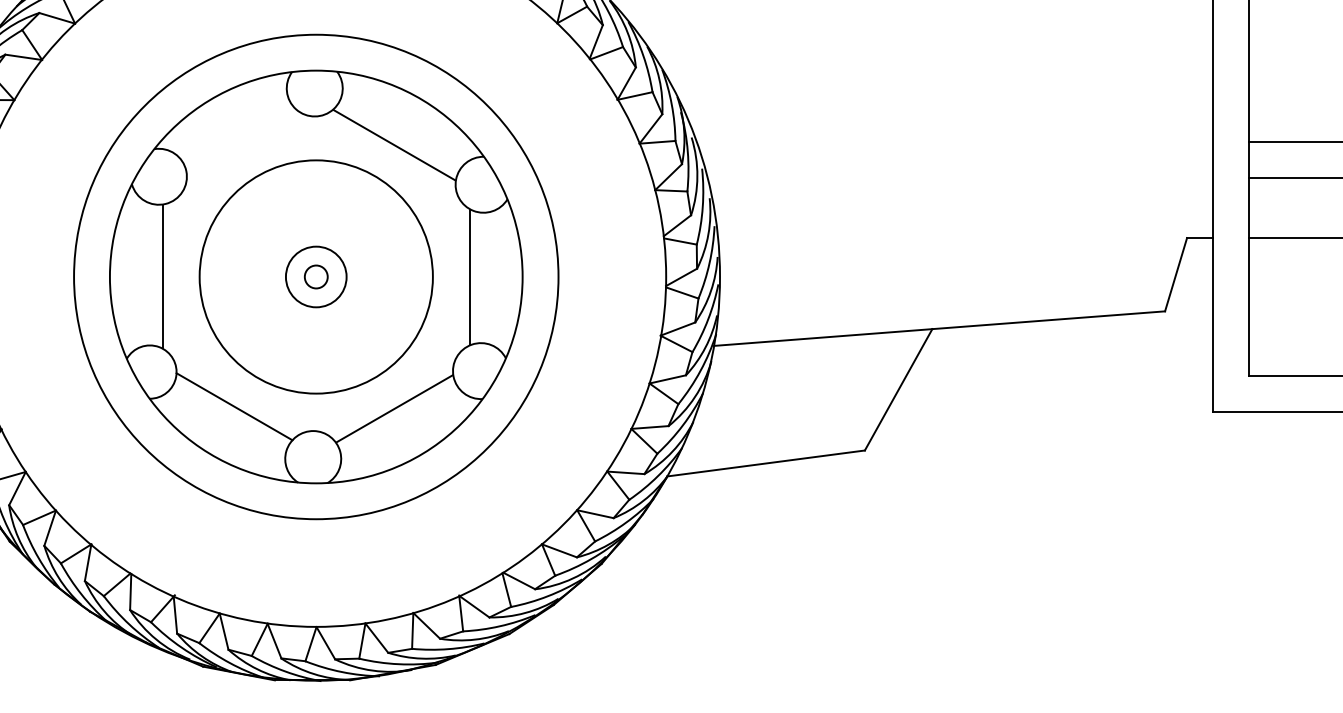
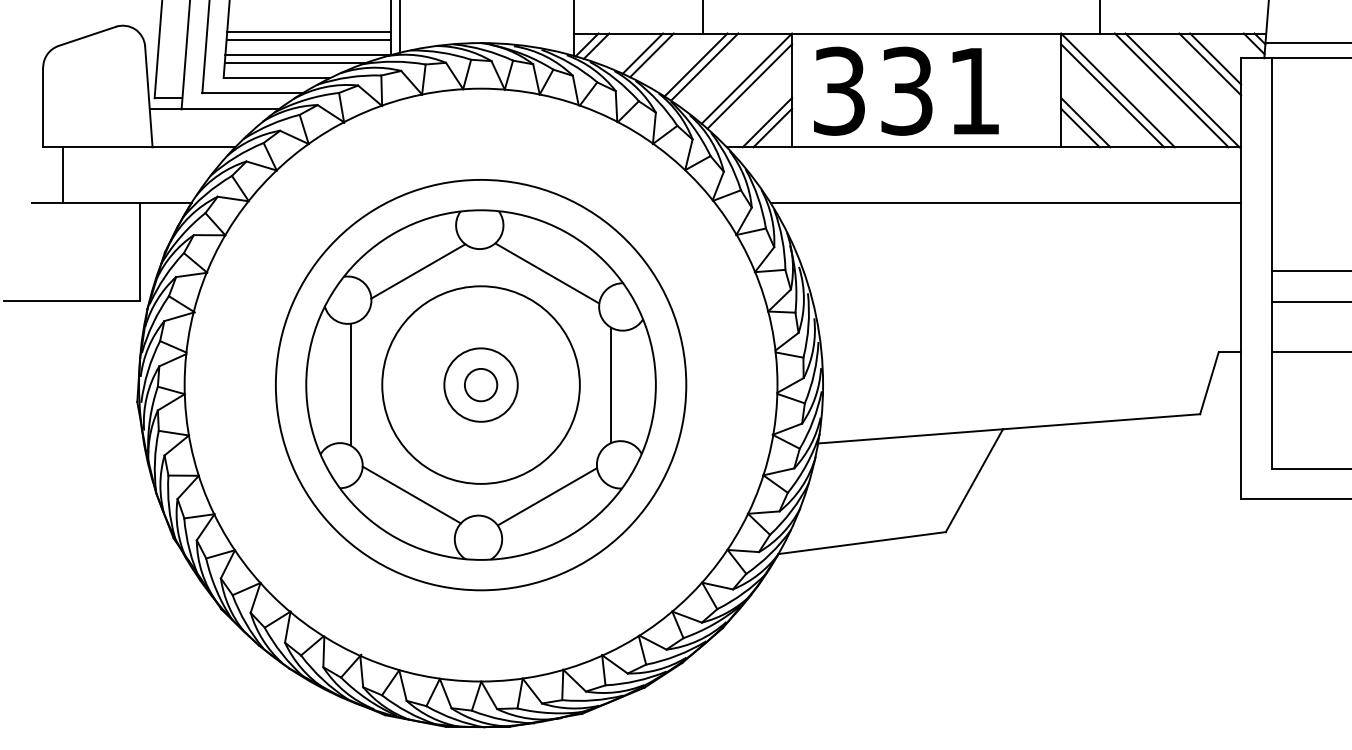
line: (935, 62) -> (1005, 203), added
line: (242, 142) -> (418, 271), added
circle: (315, 276) -> (480, 384), size x1.43
circle: (315, 276) -> (480, 384), size x1.67

